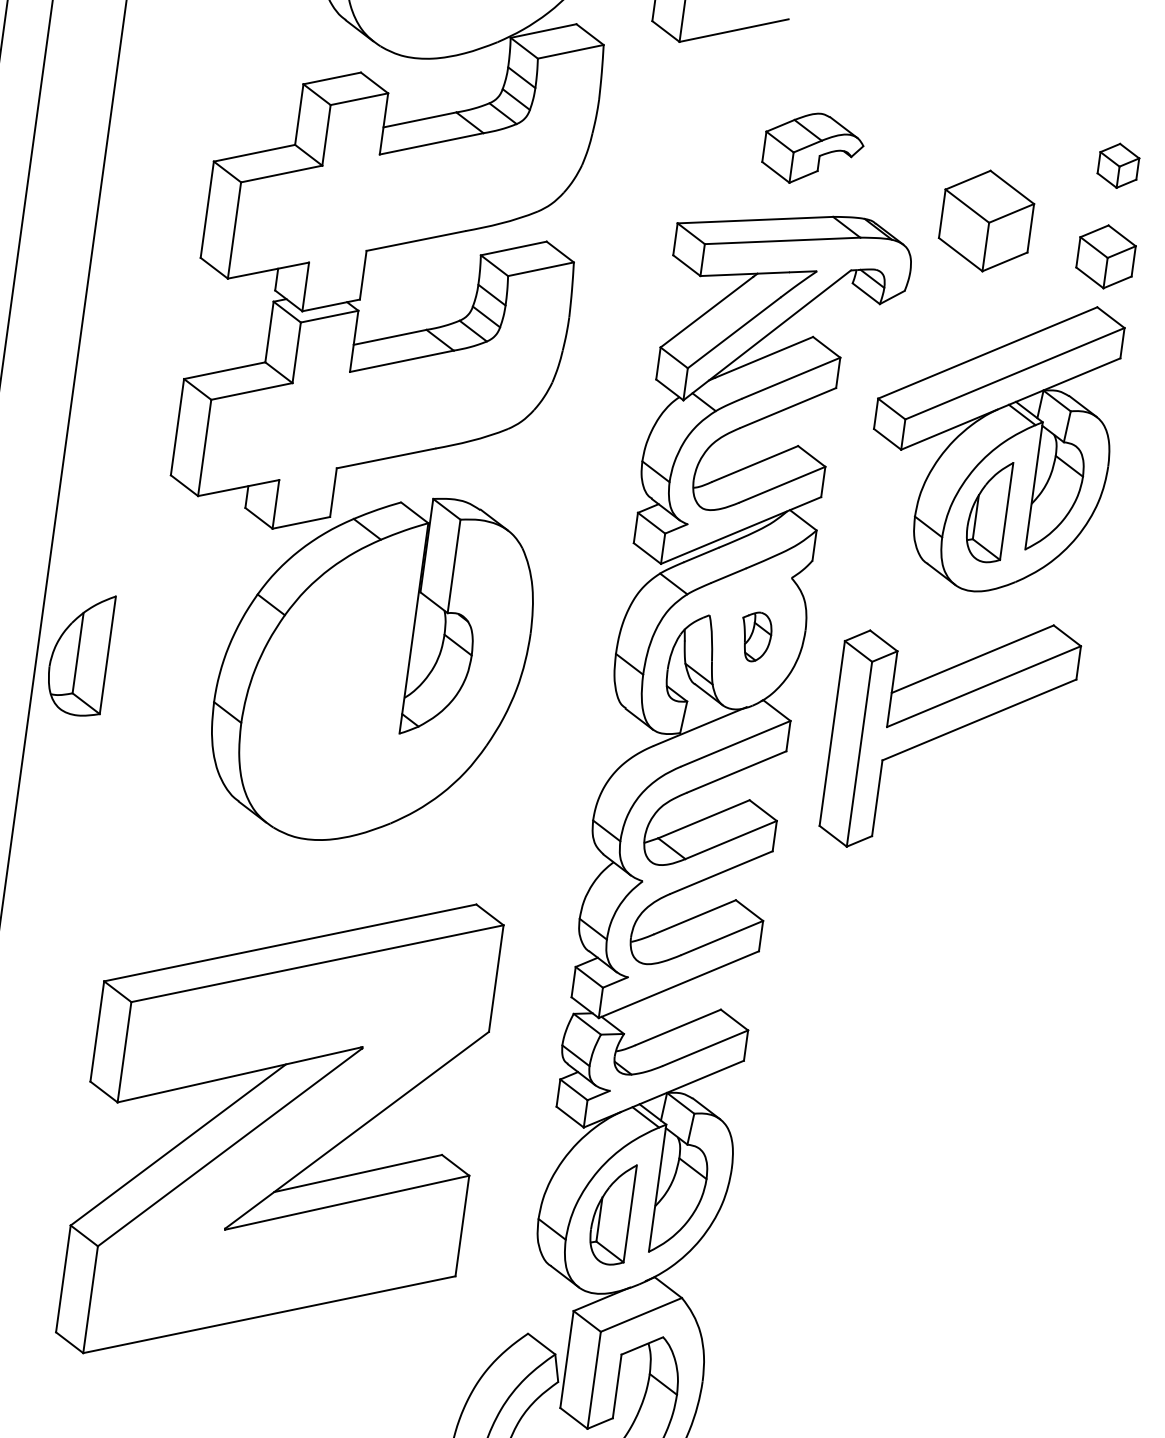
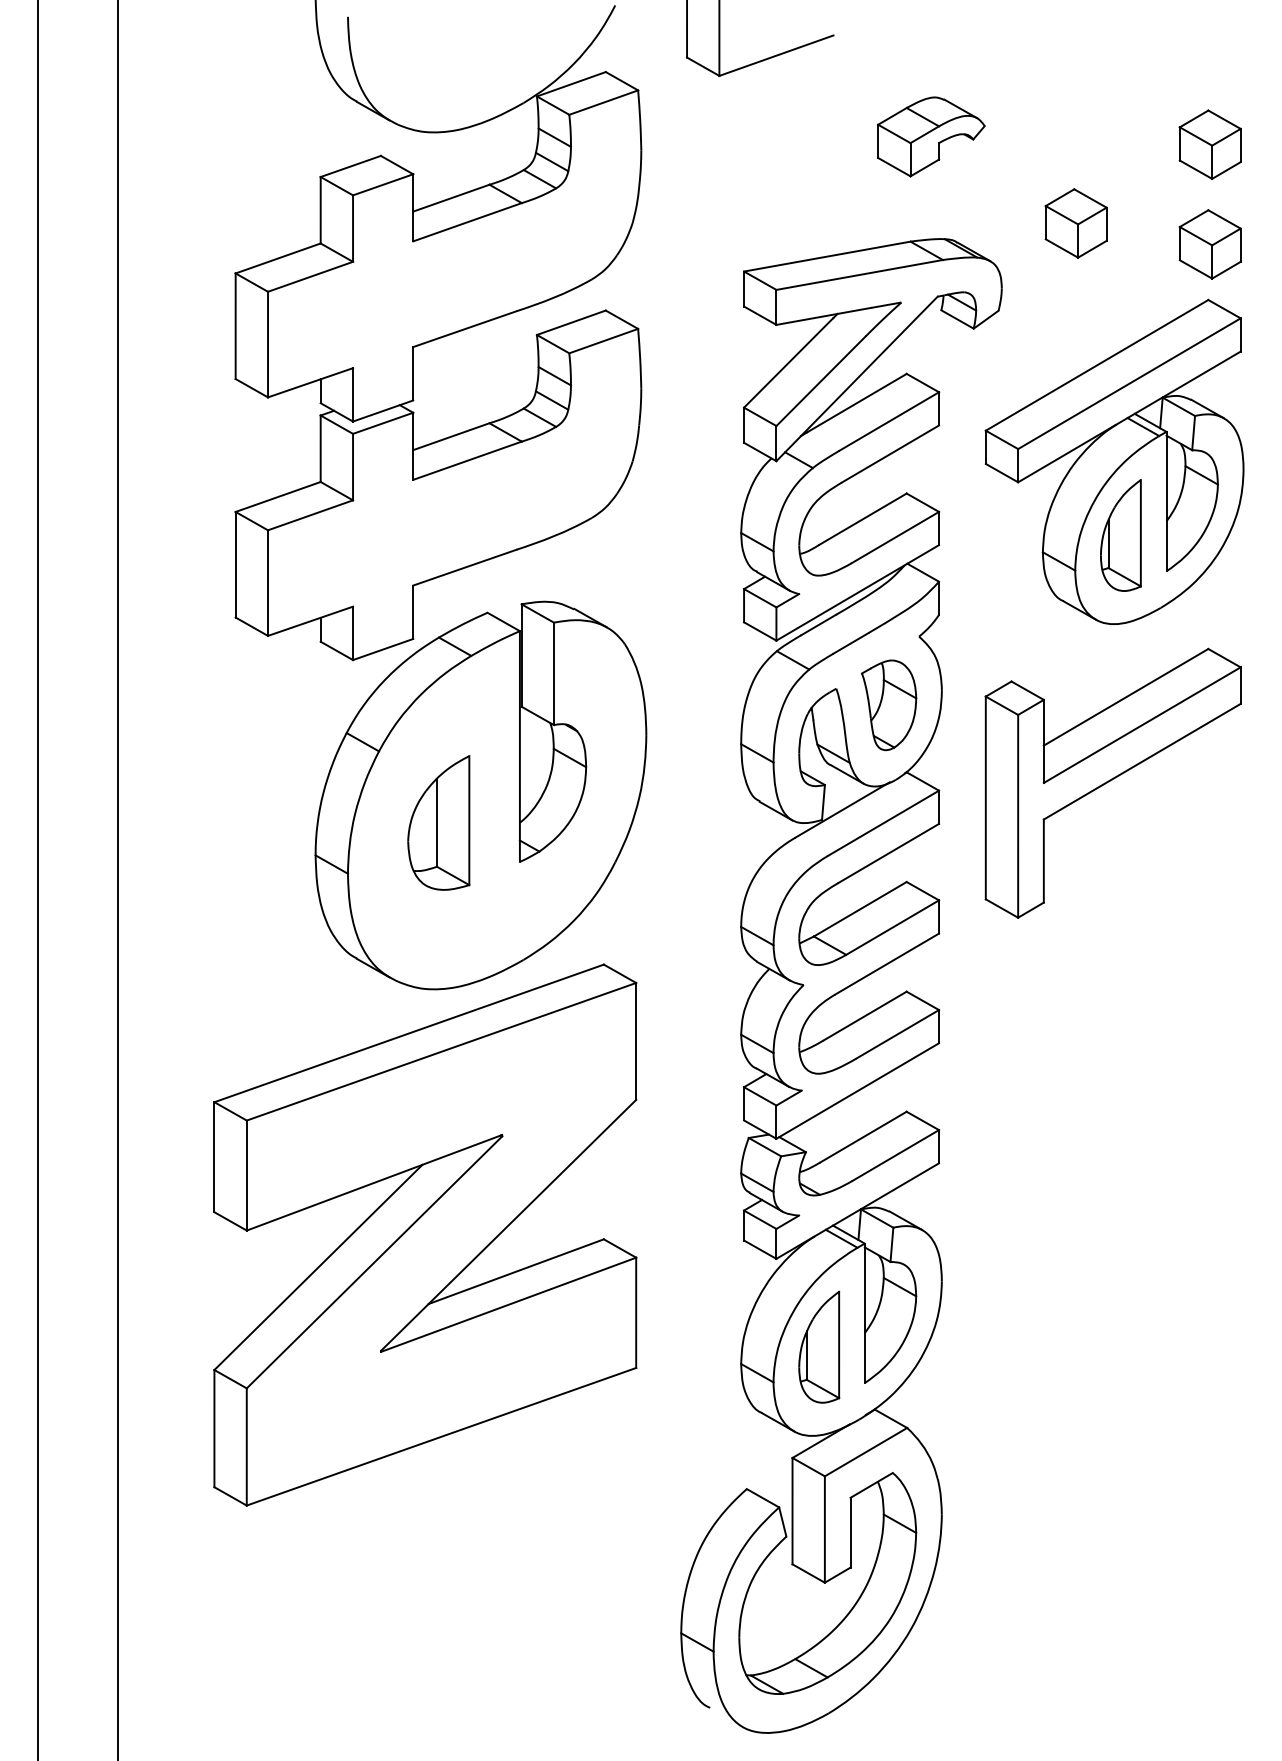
part: (813, 149) -> (931, 136), moved
part: (1117, 165) -> (1209, 144), size x1.43
part: (985, 220) -> (1075, 223), size x0.62
part: (756, 637) -> (889, 705), size x1.67
part: (79, 653) -> (438, 822), moved
part: (280, 1128) -> (425, 1234), moved

